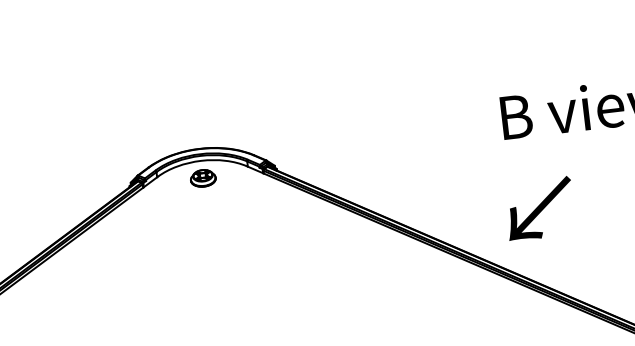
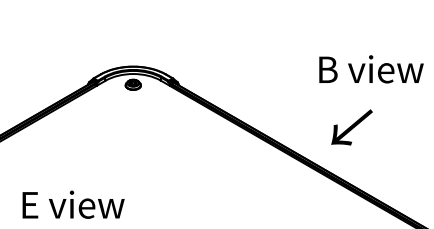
text: (539, 209) -> (351, 127), moved

